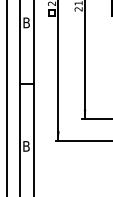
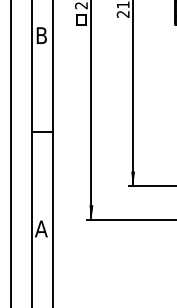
text: (26, 146) -> (41, 229), B -> A

